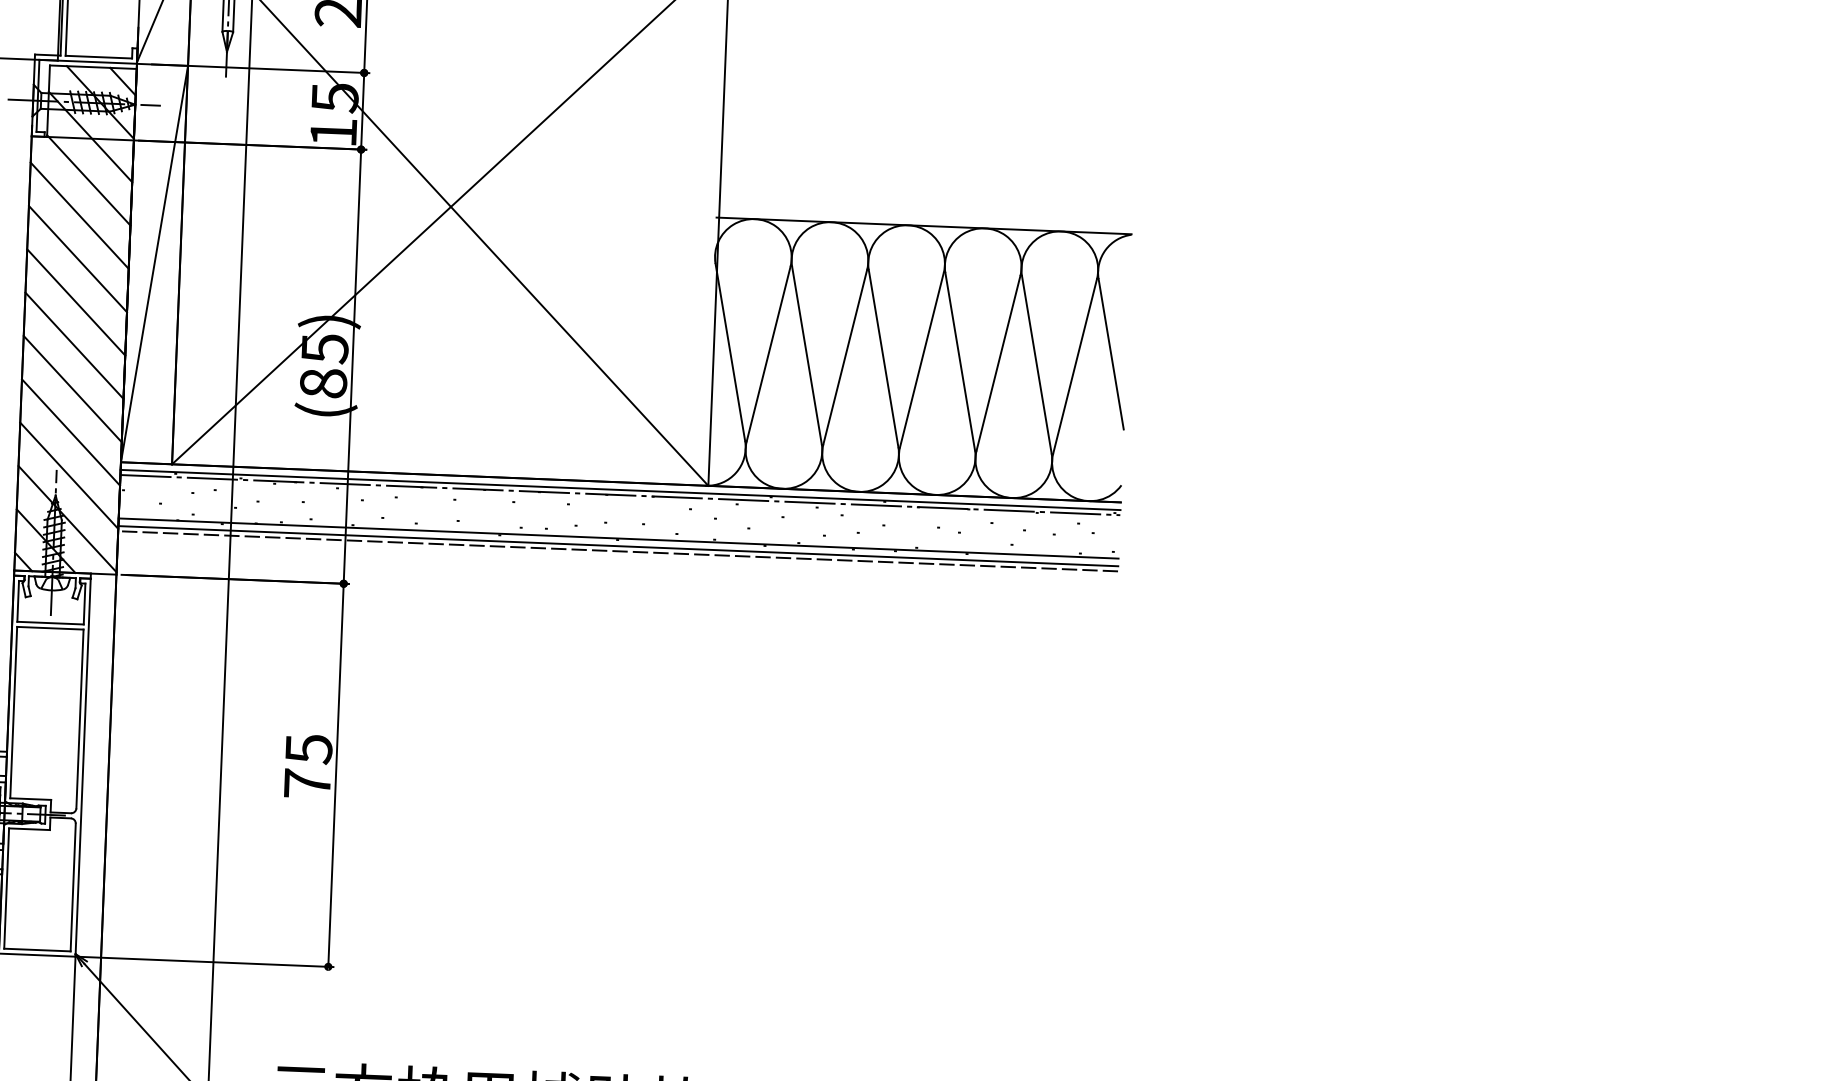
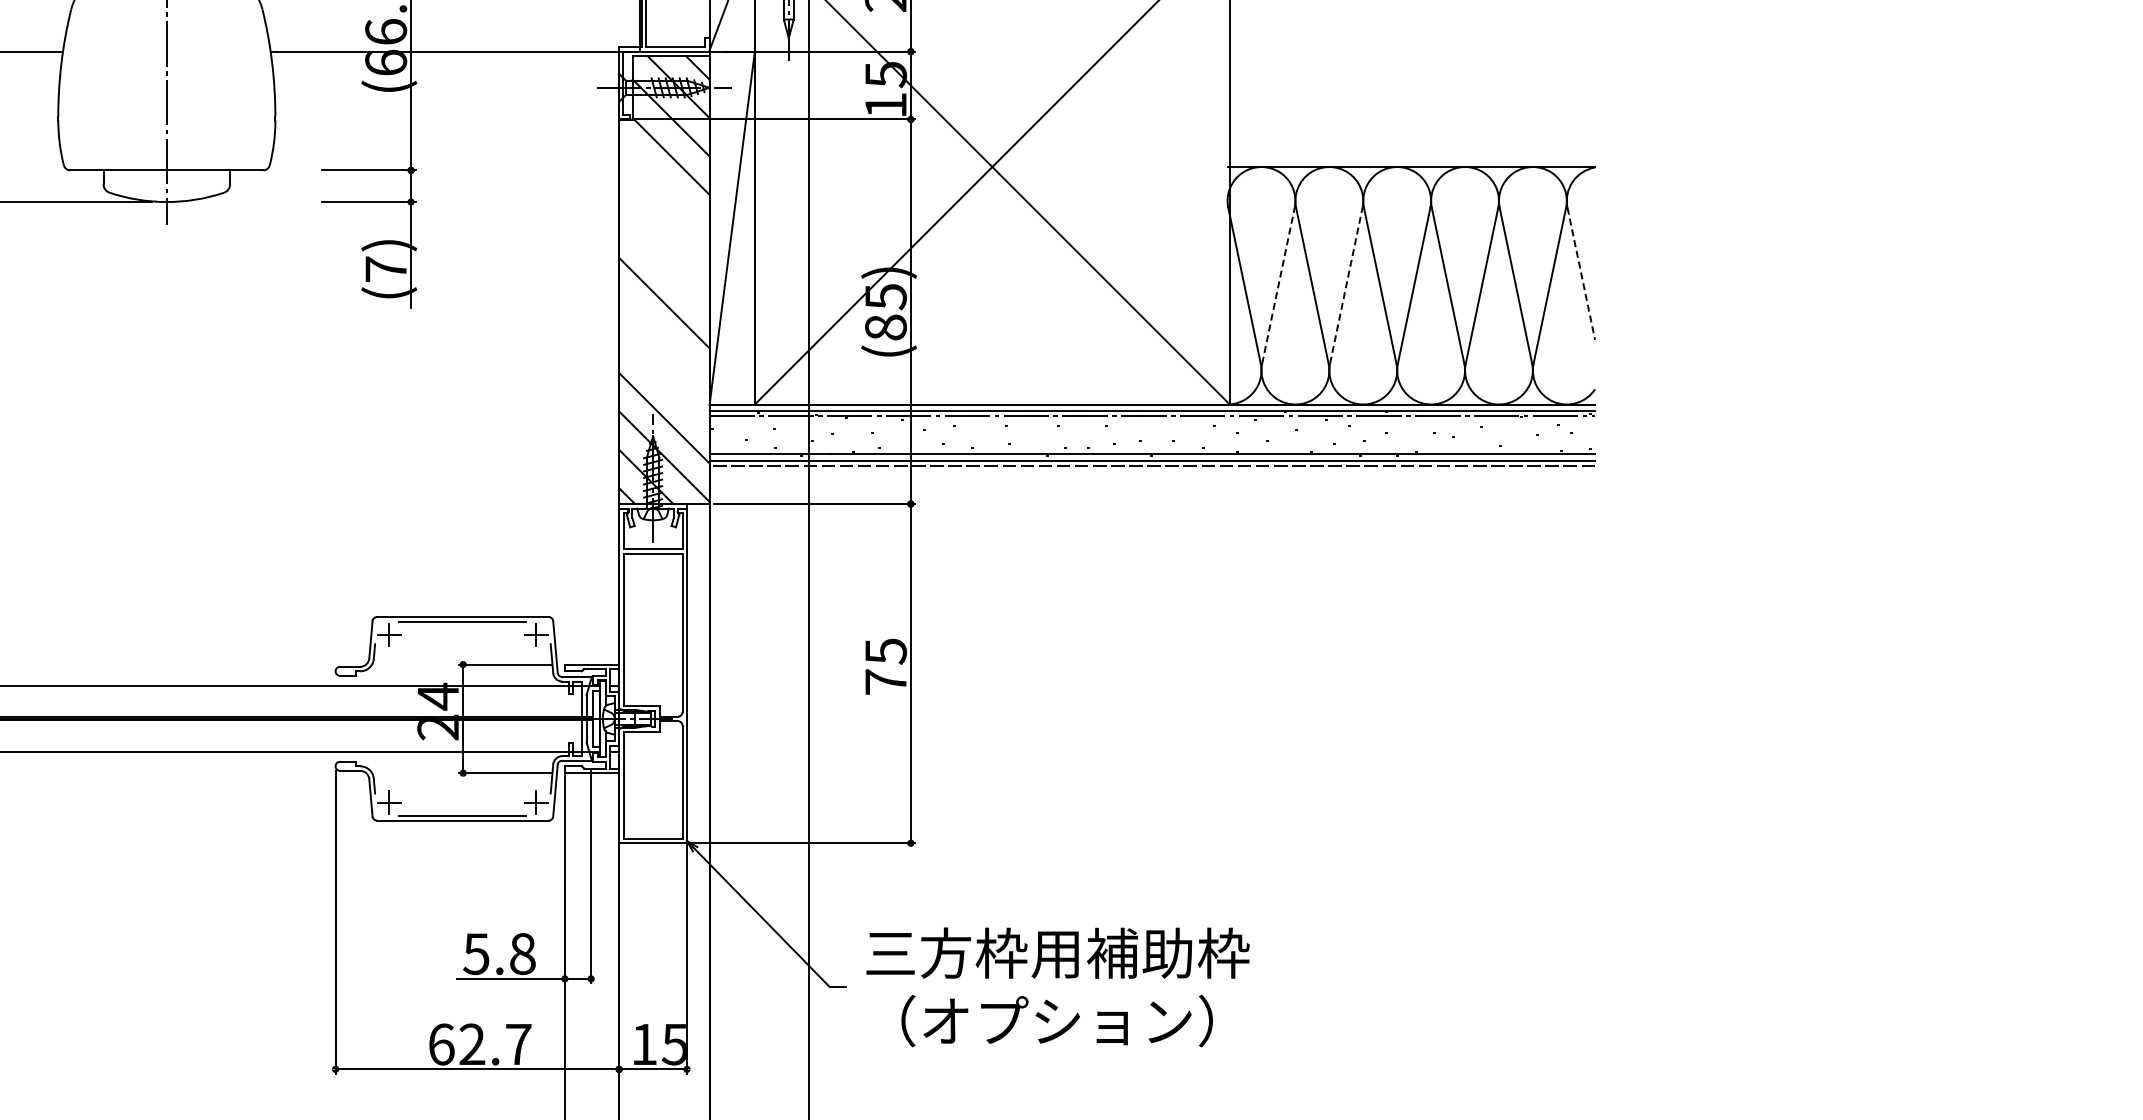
line: (79, 215) -> (664, 187), removed
line: (78, 259) -> (664, 226), removed
line: (76, 302) -> (664, 264), removed
line: (768, 353) -> (1278, 285), solid -> dashed
line: (1111, 355) -> (1581, 274), solid -> dashed
line: (845, 356) -> (1346, 285), solid -> dashed
line: (72, 389) -> (664, 341), removed
line: (71, 431) -> (664, 379), removed

